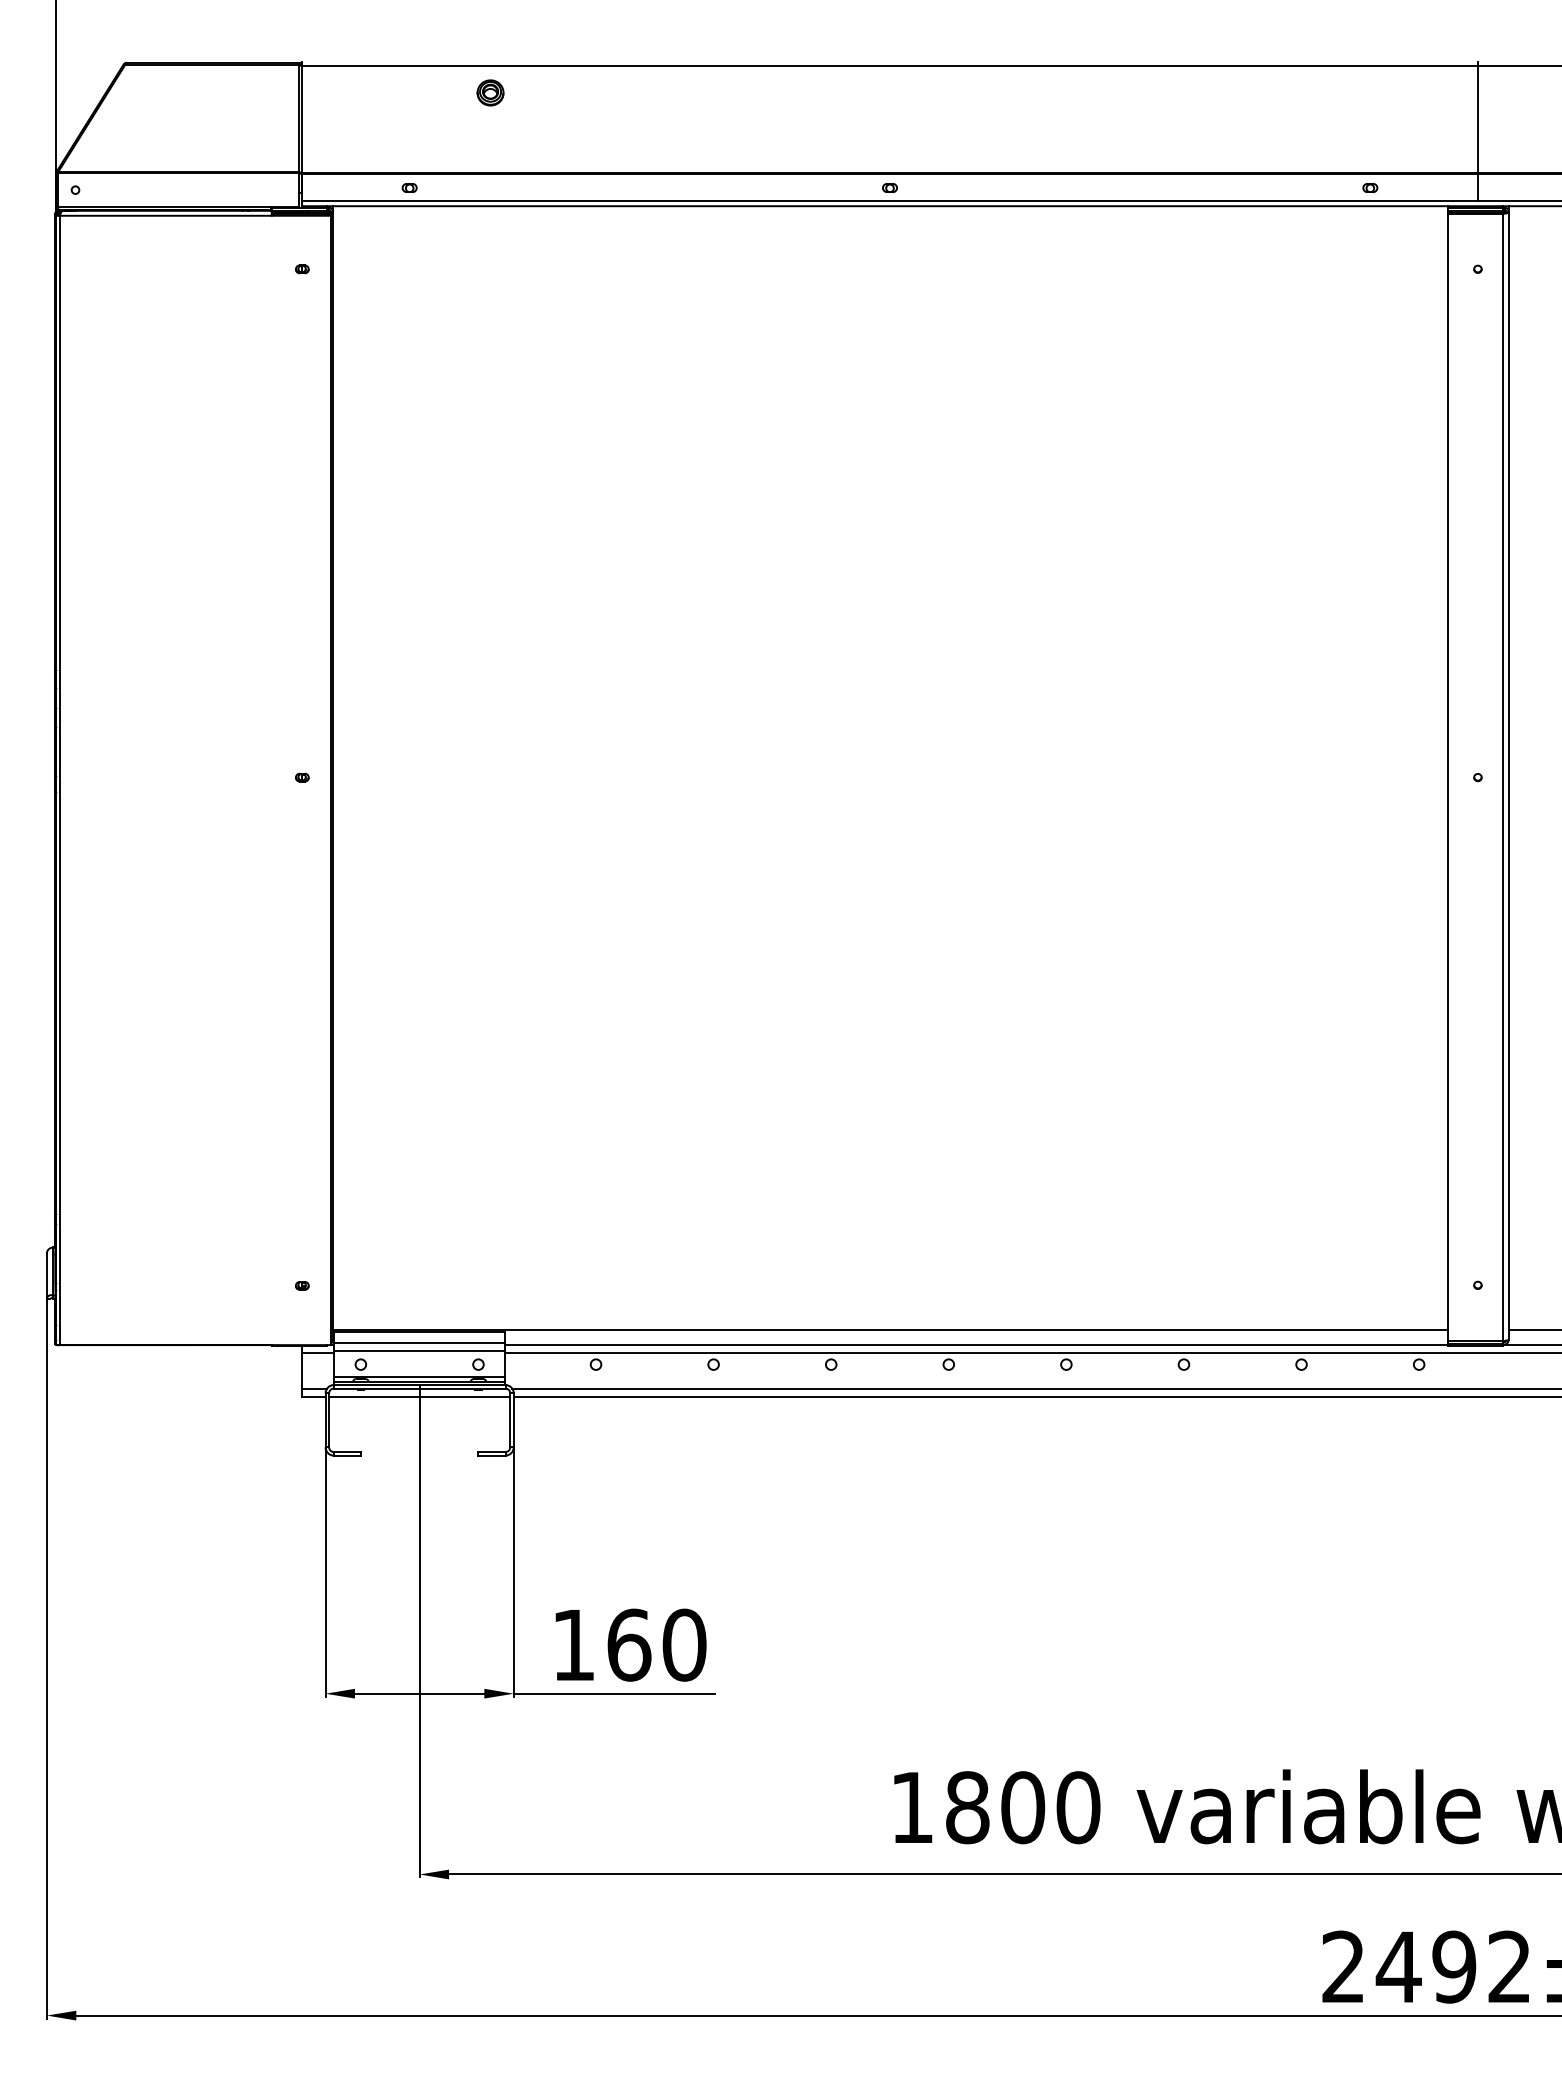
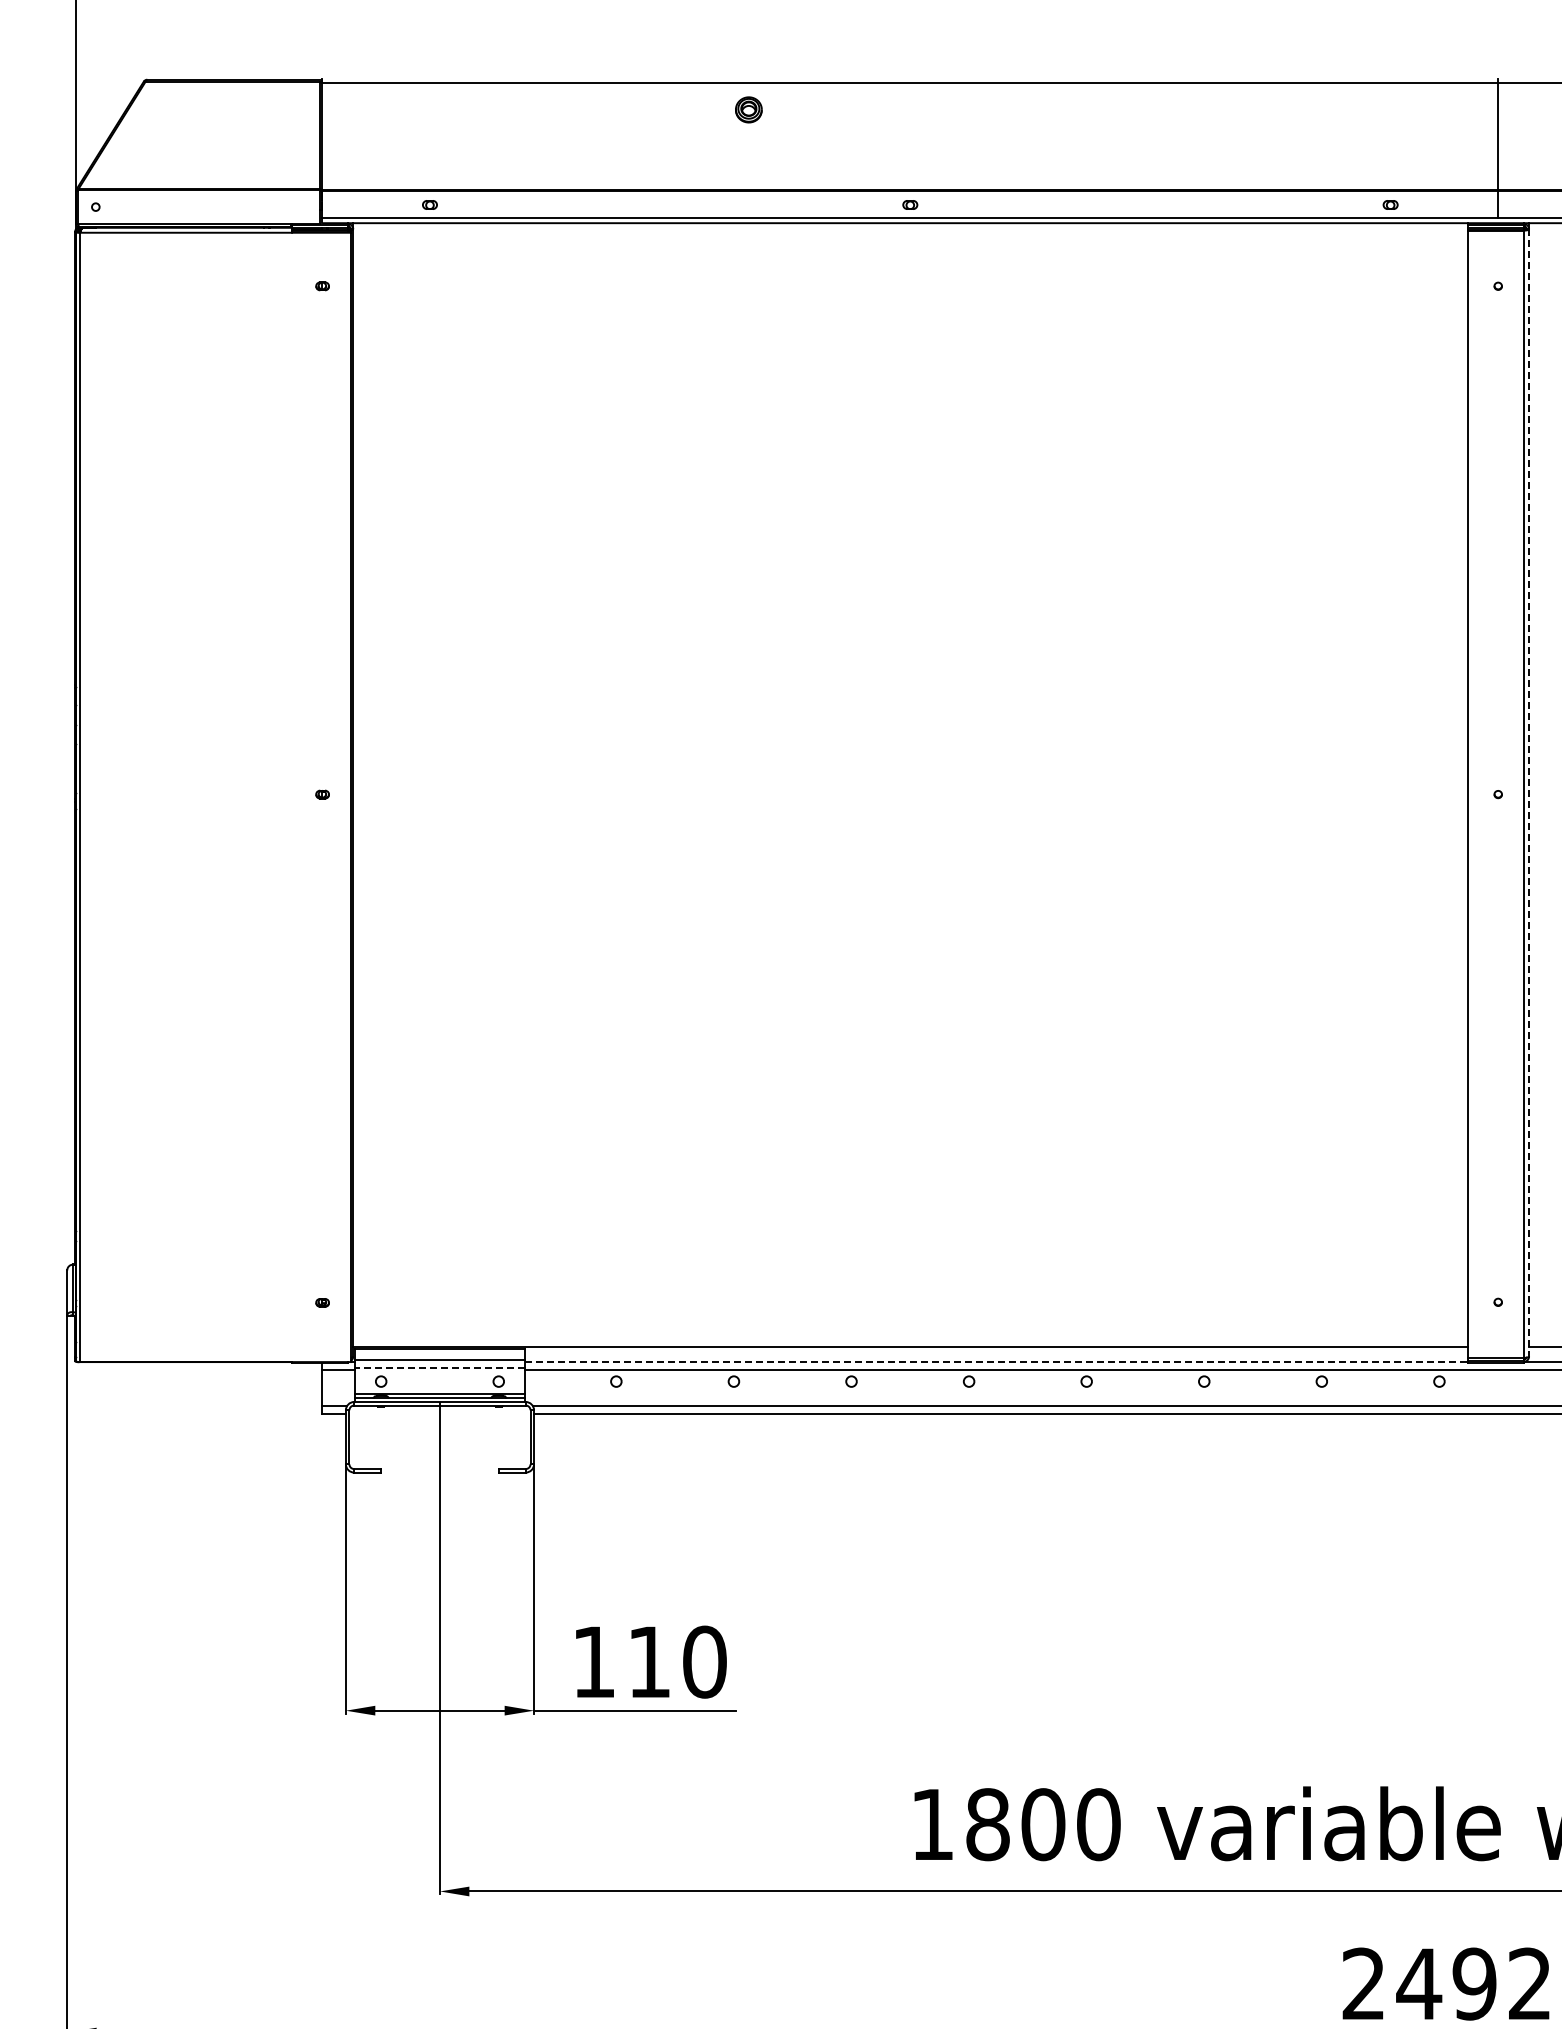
part: (490, 92) -> (748, 109), moved
line: (1508, 775) -> (1528, 792), solid -> dashed
line: (976, 1344) -> (996, 1361), solid -> dashed
line: (419, 1350) -> (439, 1367), solid -> dashed
line: (419, 1396) -> (439, 1413), removed
text: (629, 1644) -> (649, 1661), 160 -> 110

